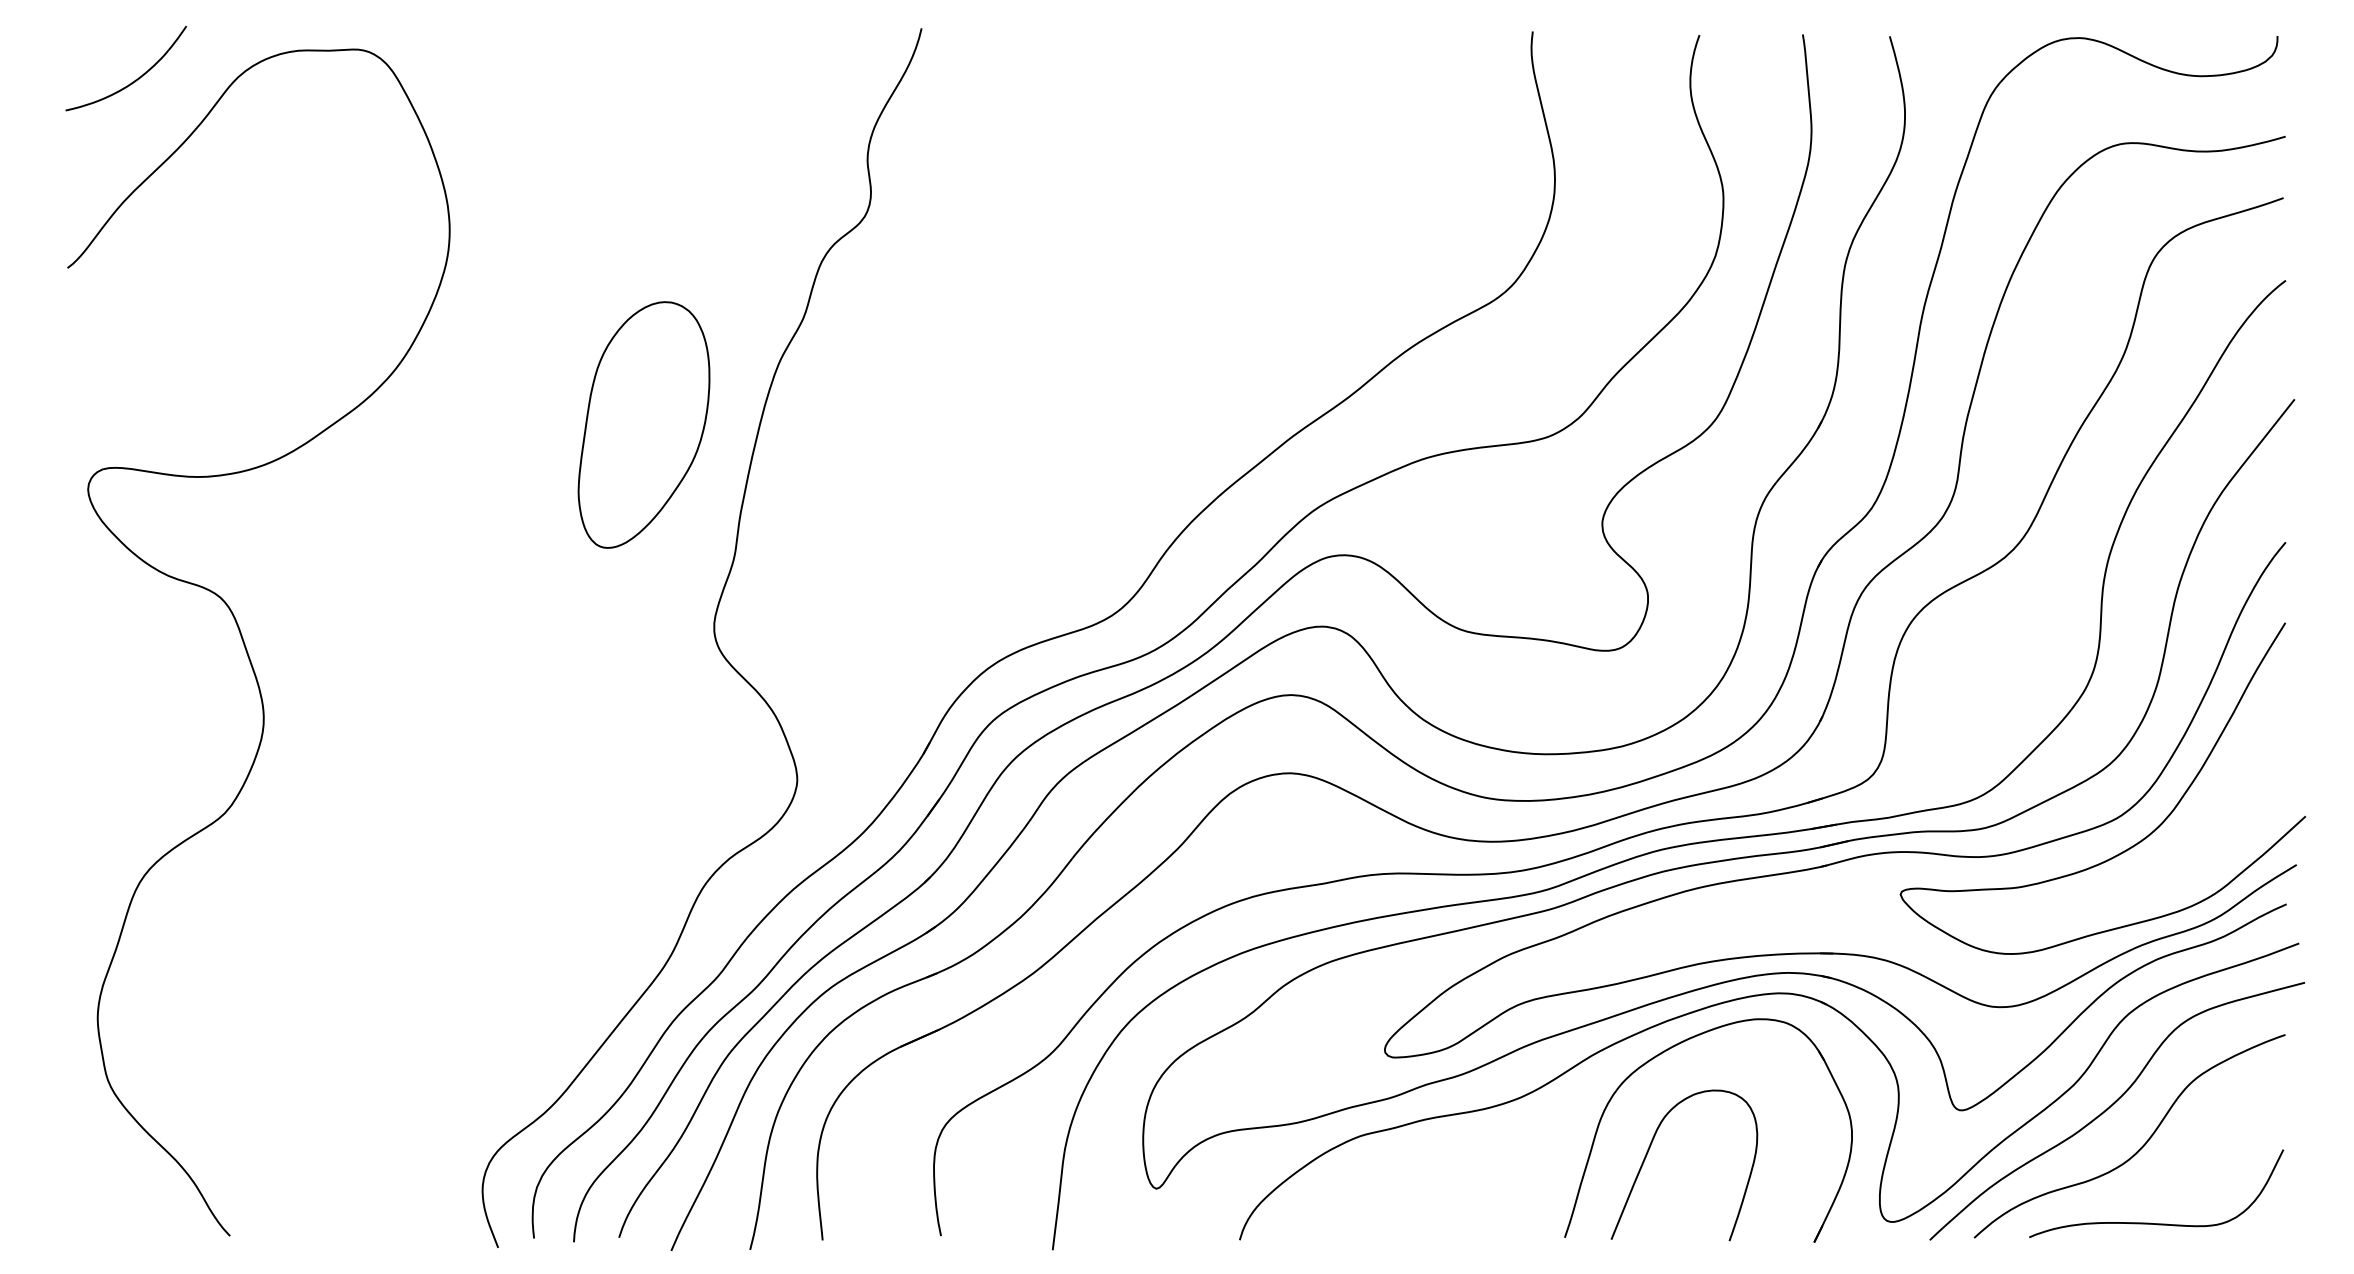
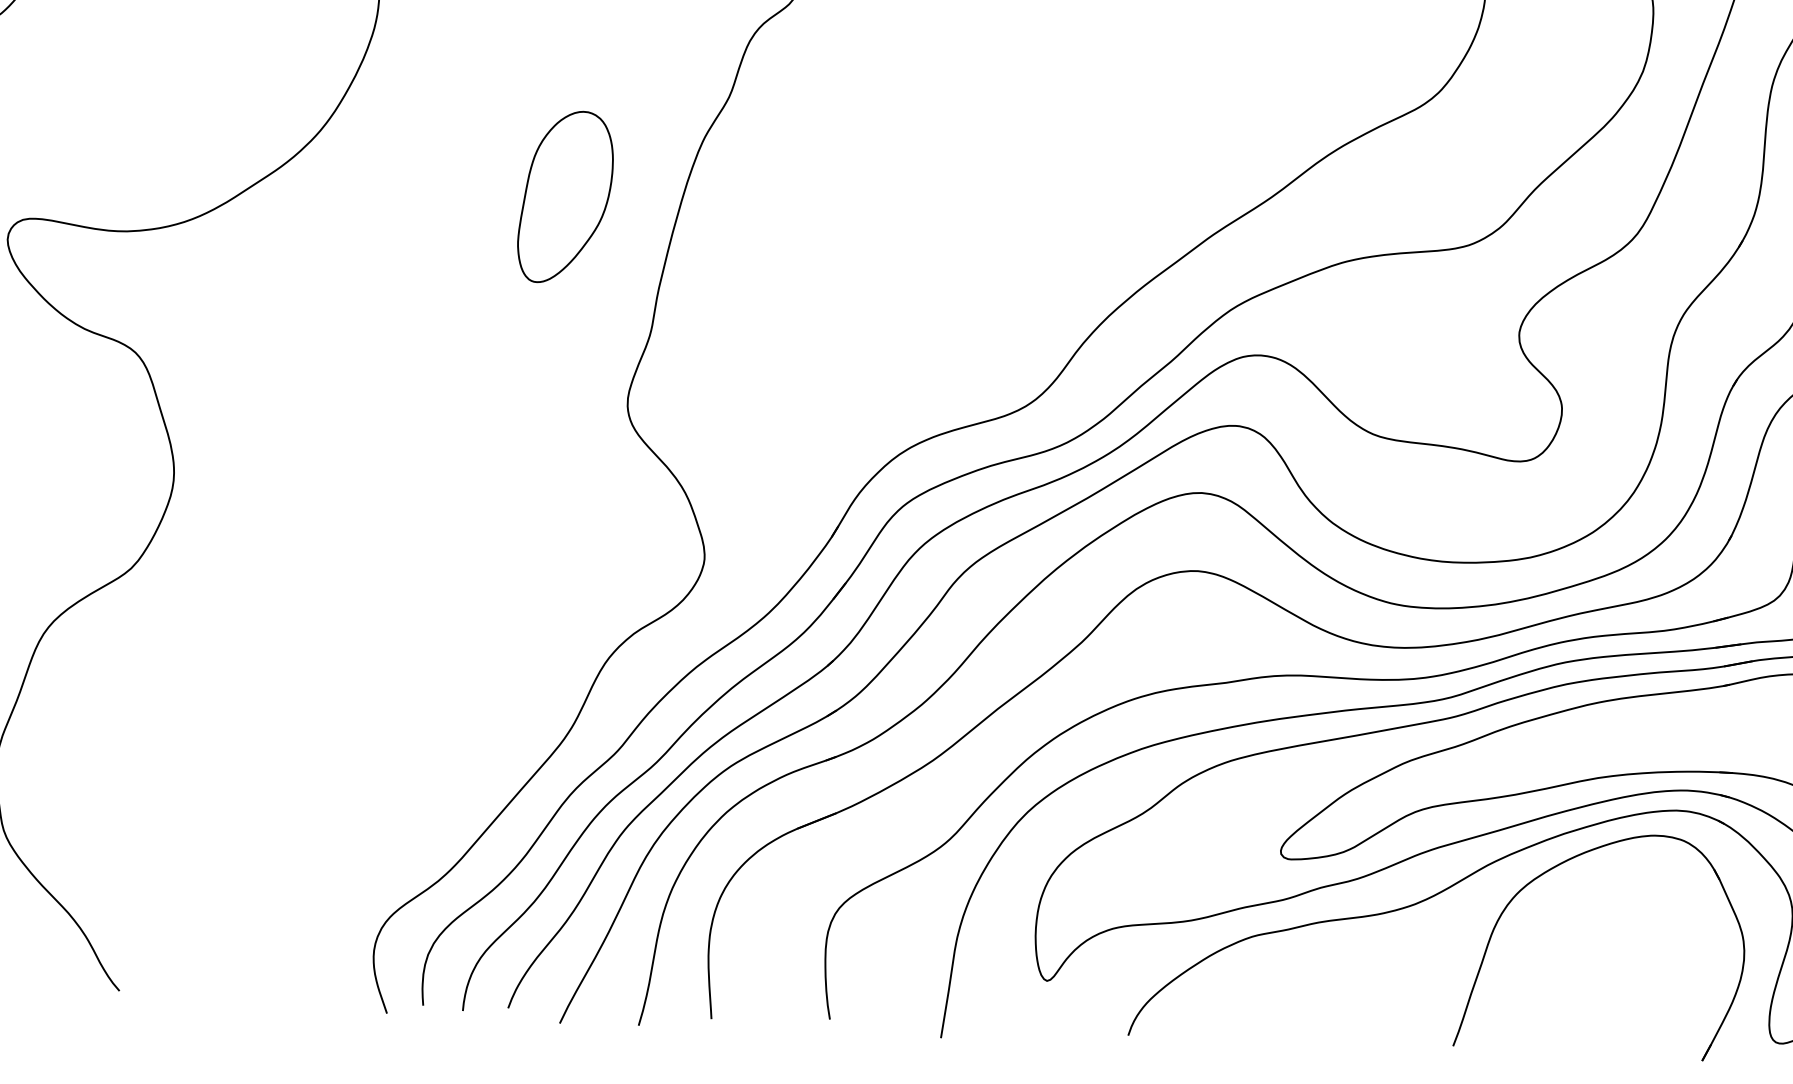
part: (643, 424) -> (565, 196), size x0.7
curve: (1650, 1148) -> (1542, 960), removed

